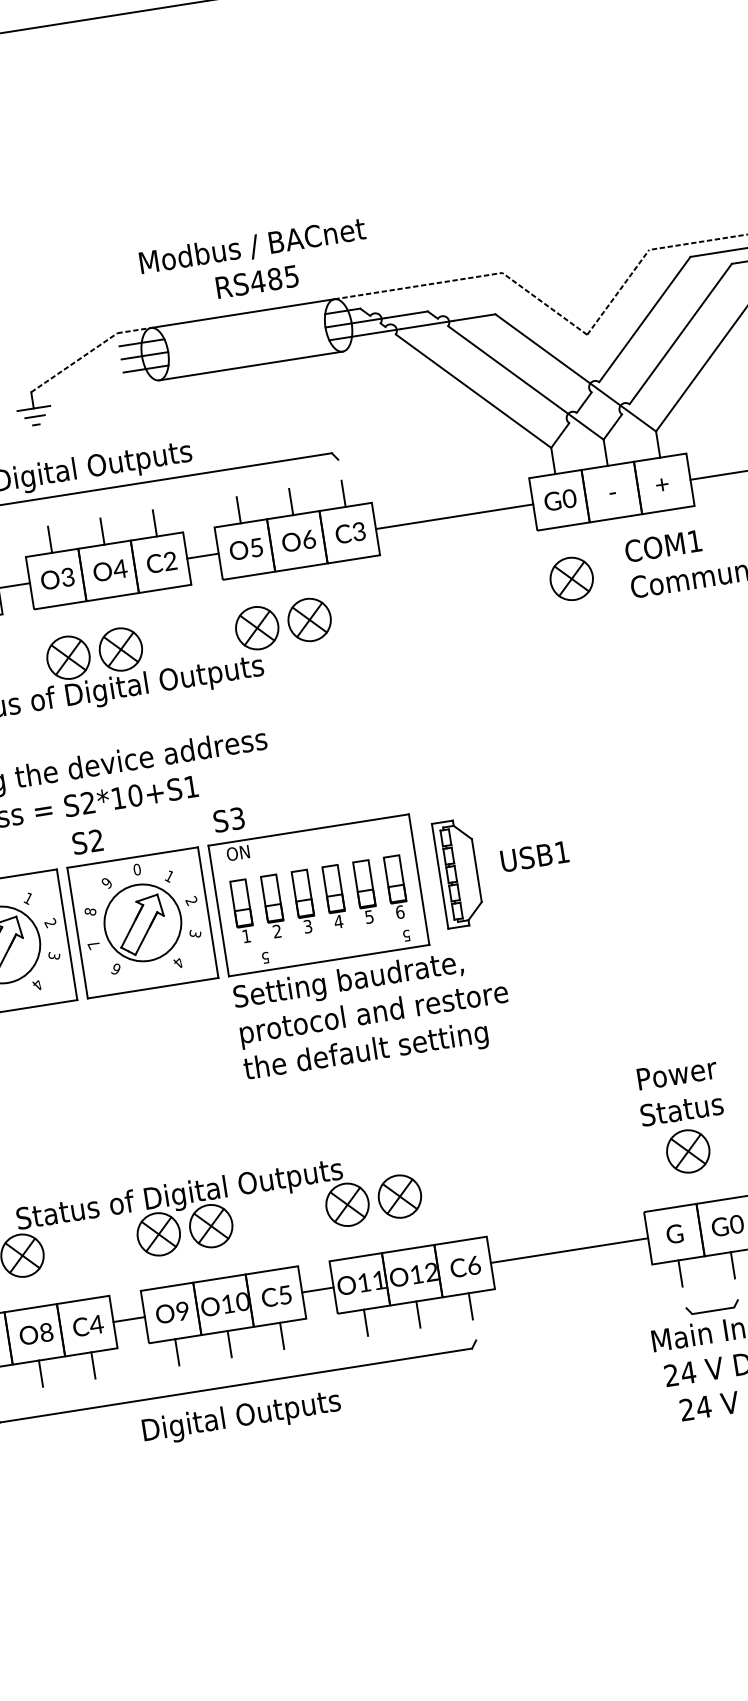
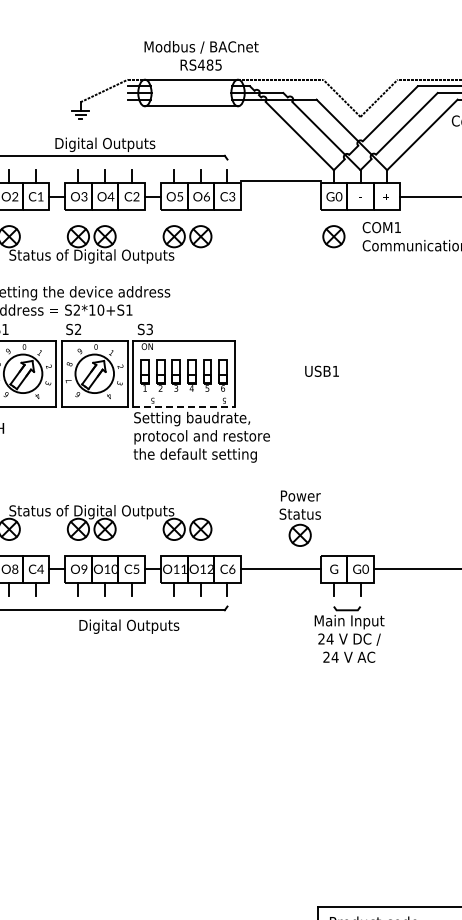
line: (454, 516) -> (280, 180), moved
text: (533, 855) -> (321, 370), moved
part: (459, 872) -> (255, 373), removed
line: (330, 961) -> (184, 407), solid -> dashed
part: (681, 1118) -> (299, 518), moved
text: (242, 1417) -> (129, 626), moved

